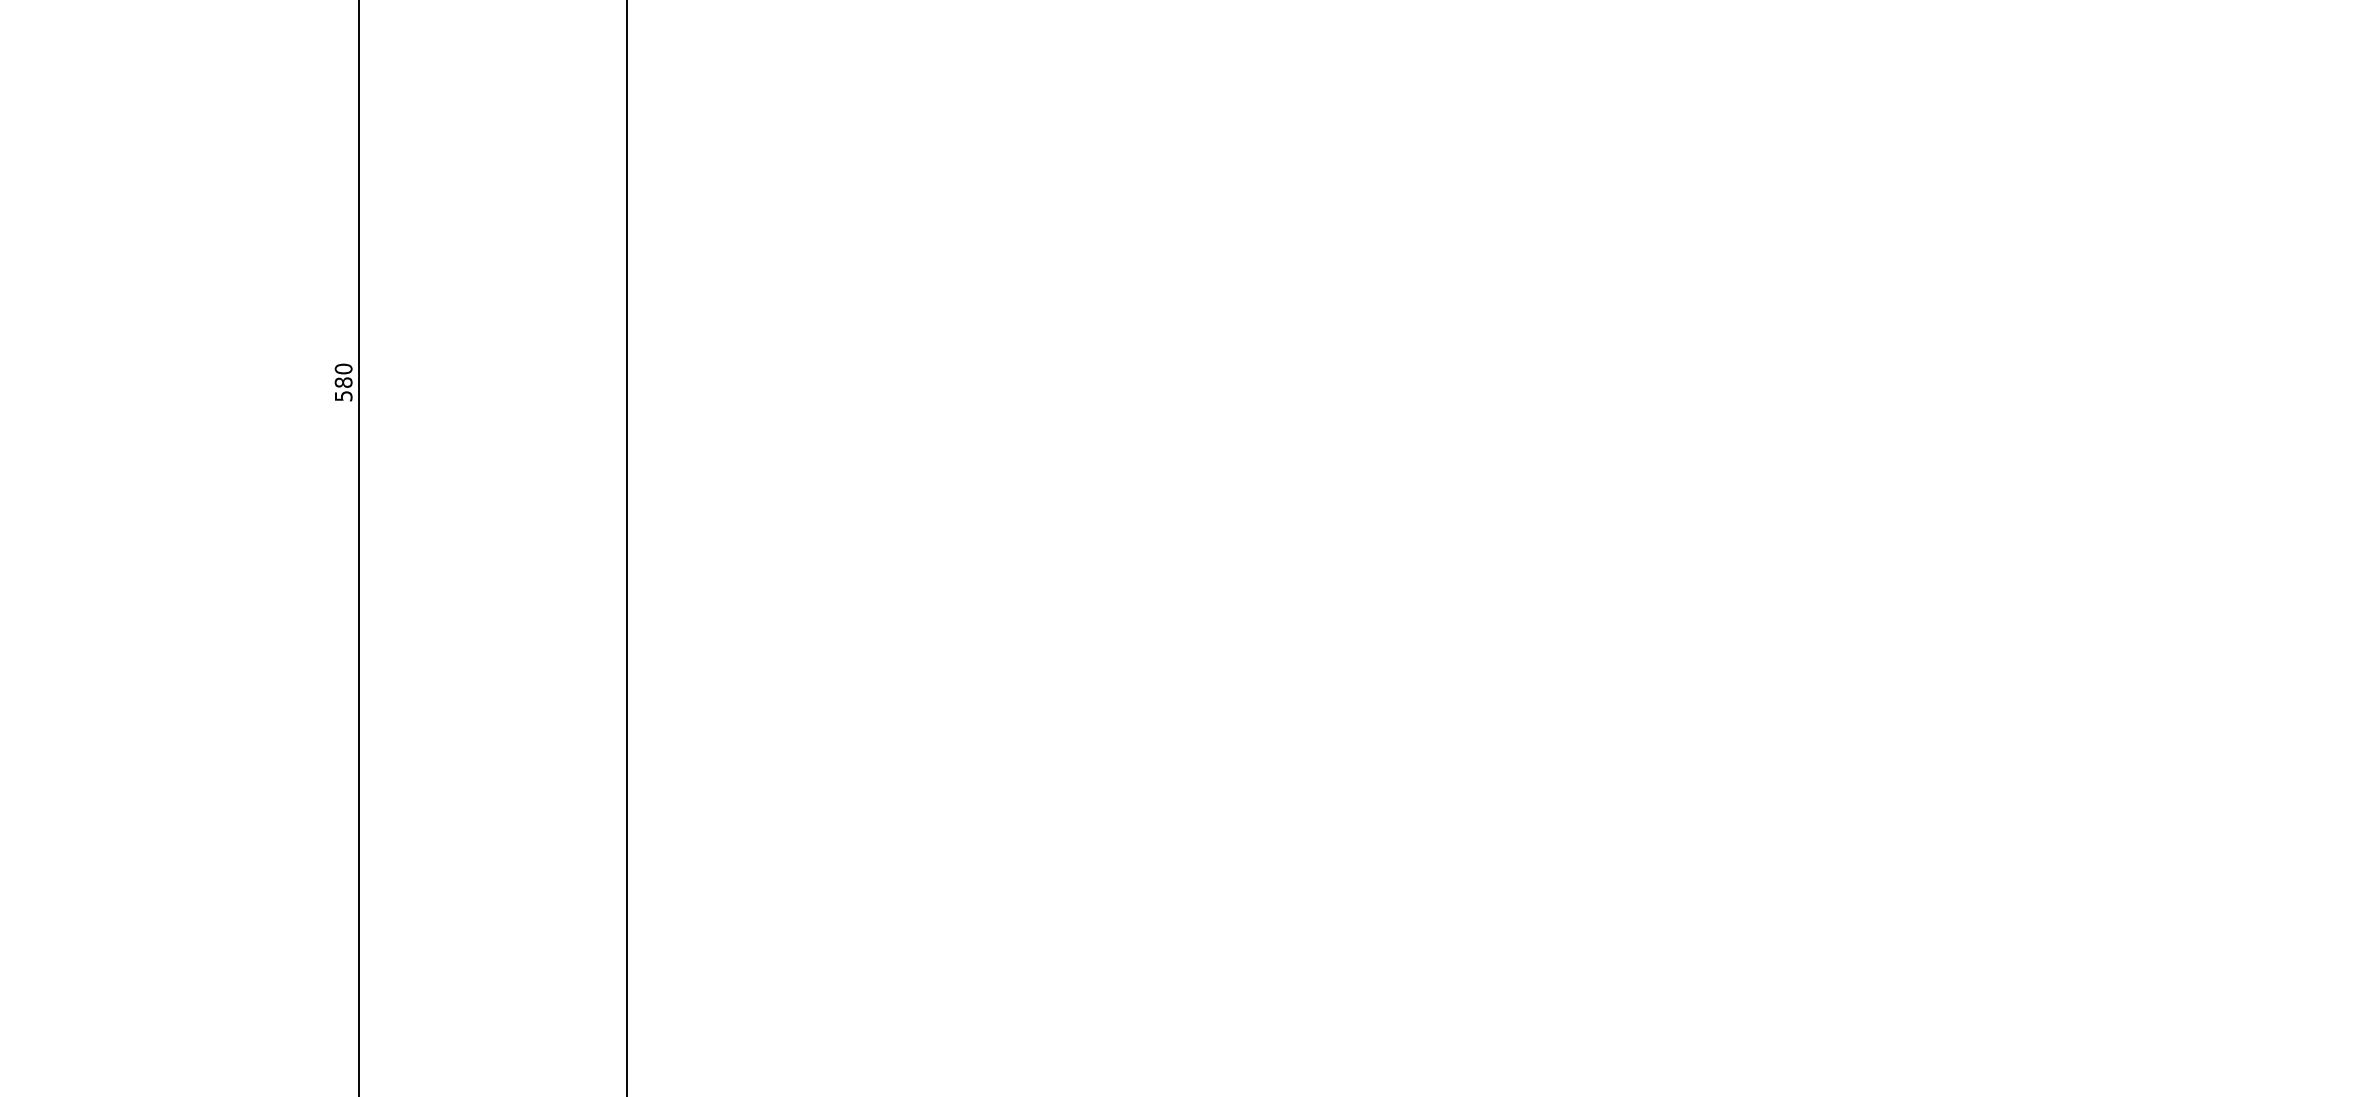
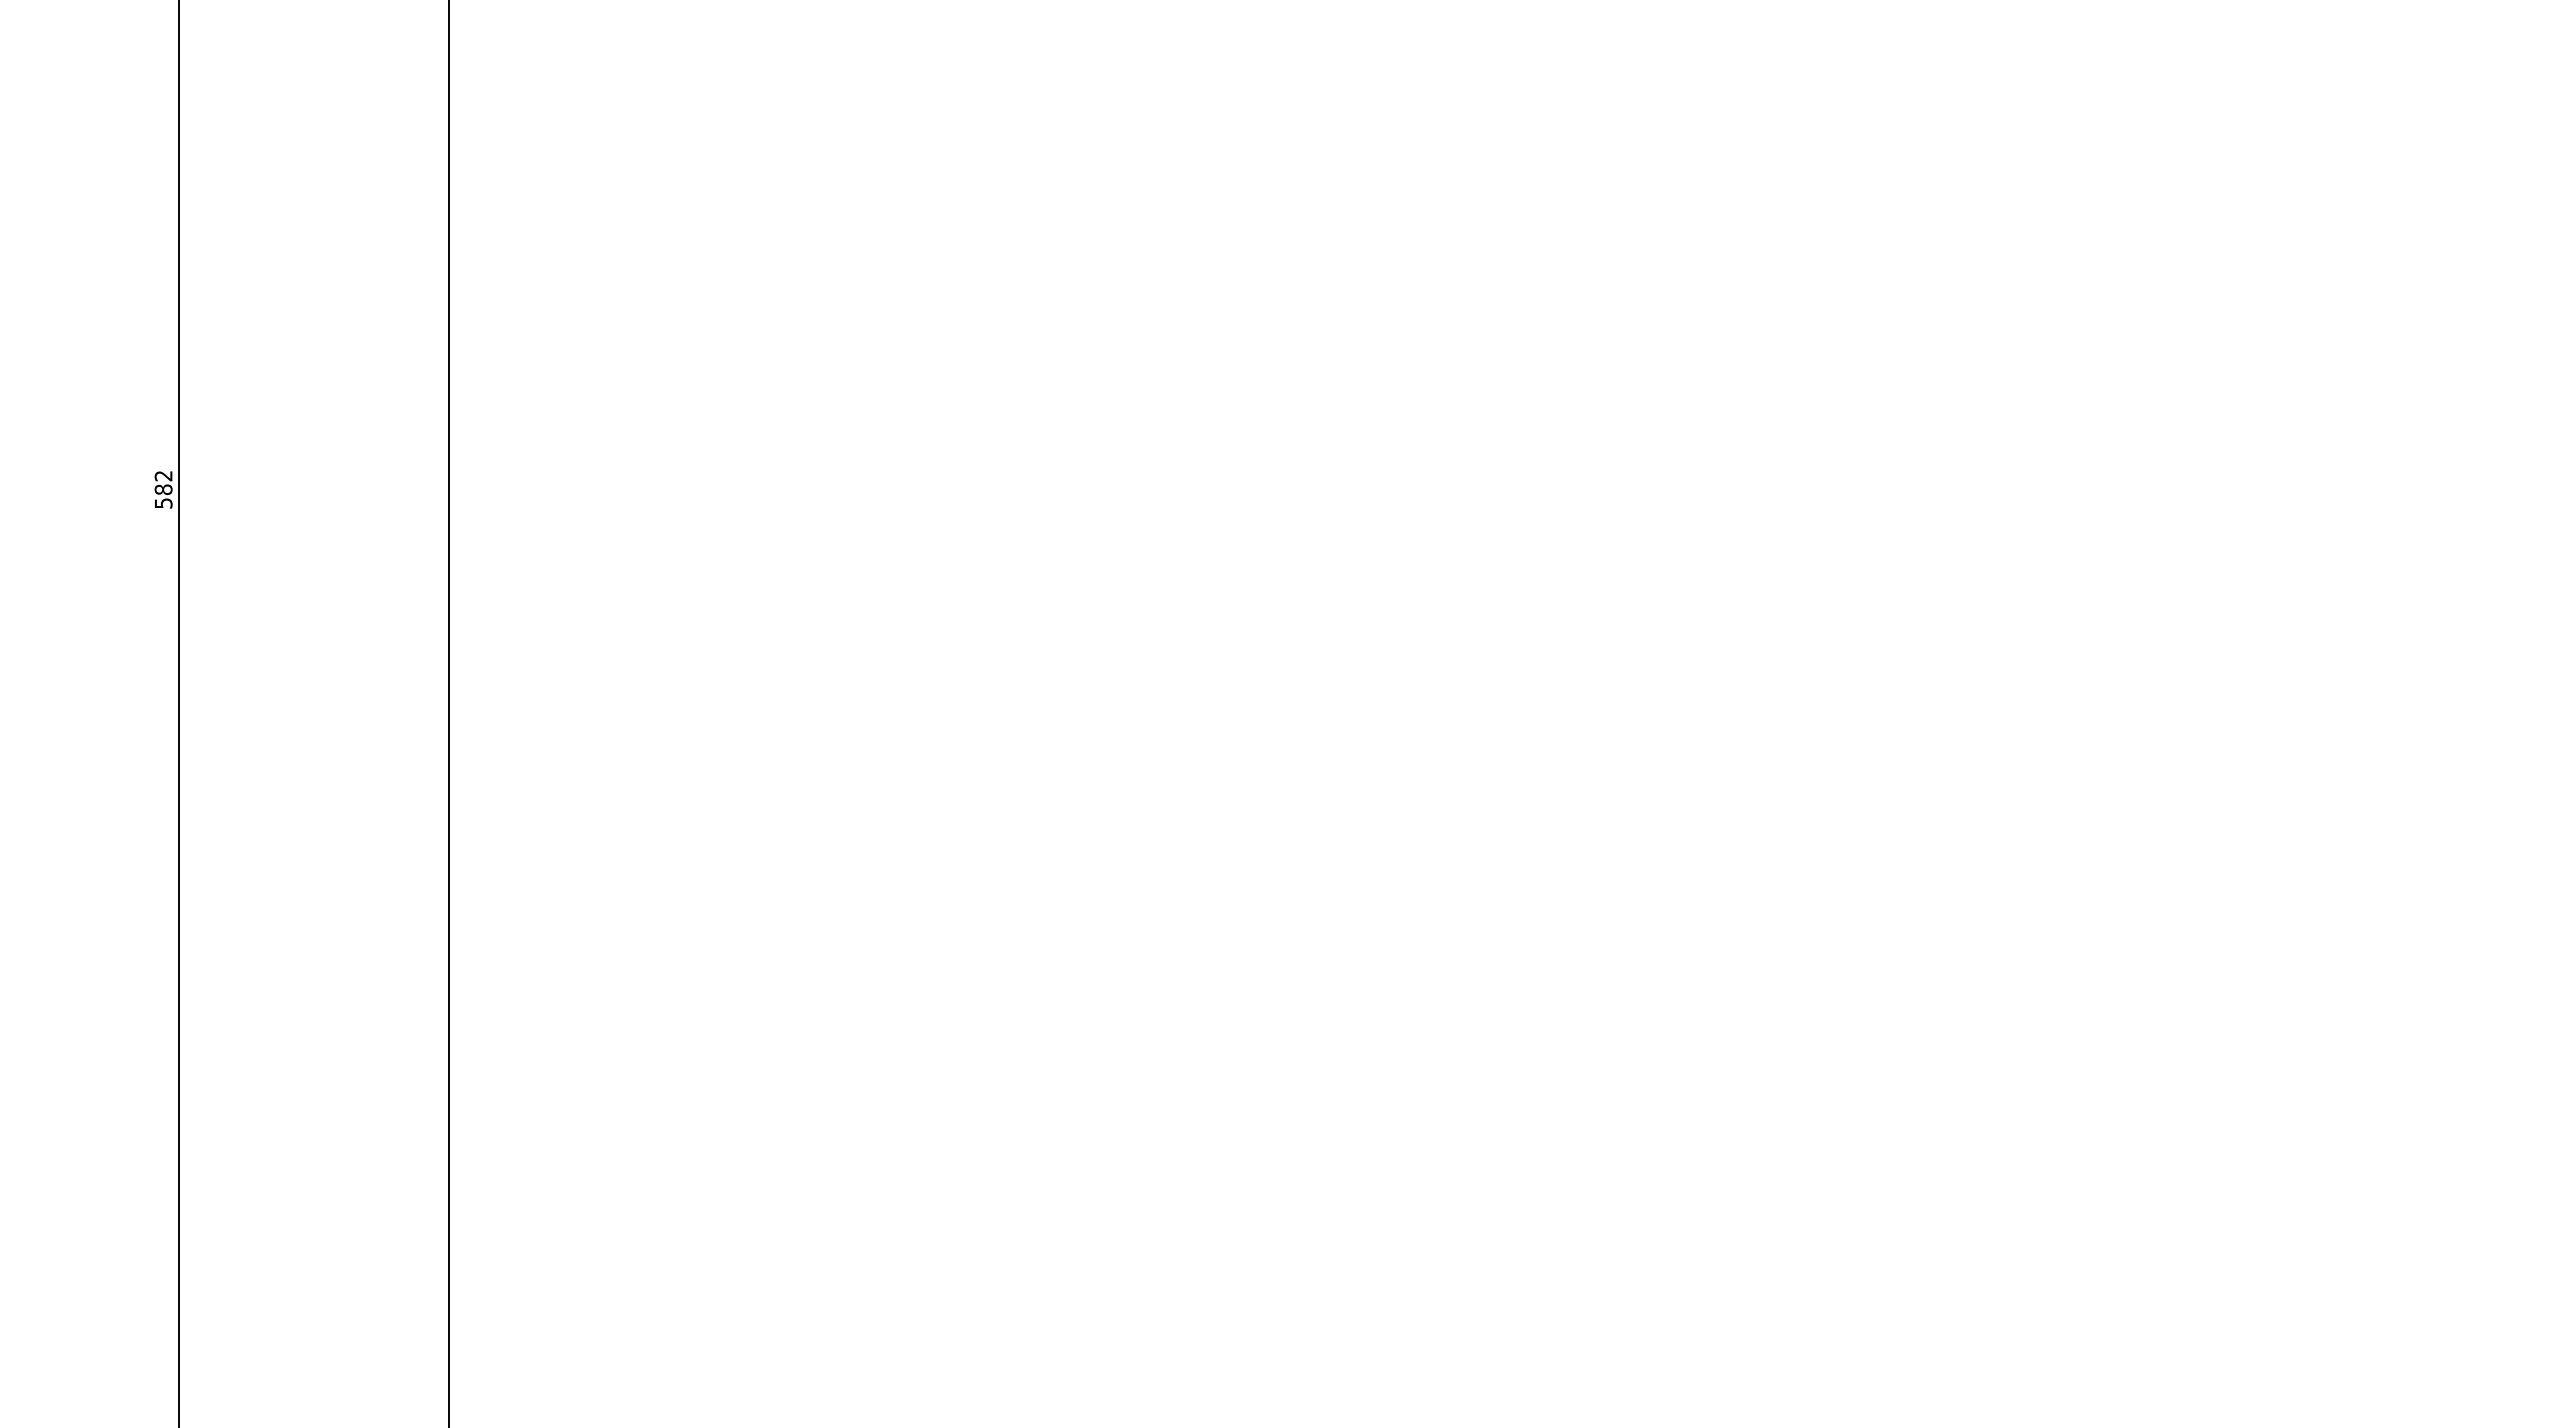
text: (343, 368) -> (163, 475), 580 -> 582

